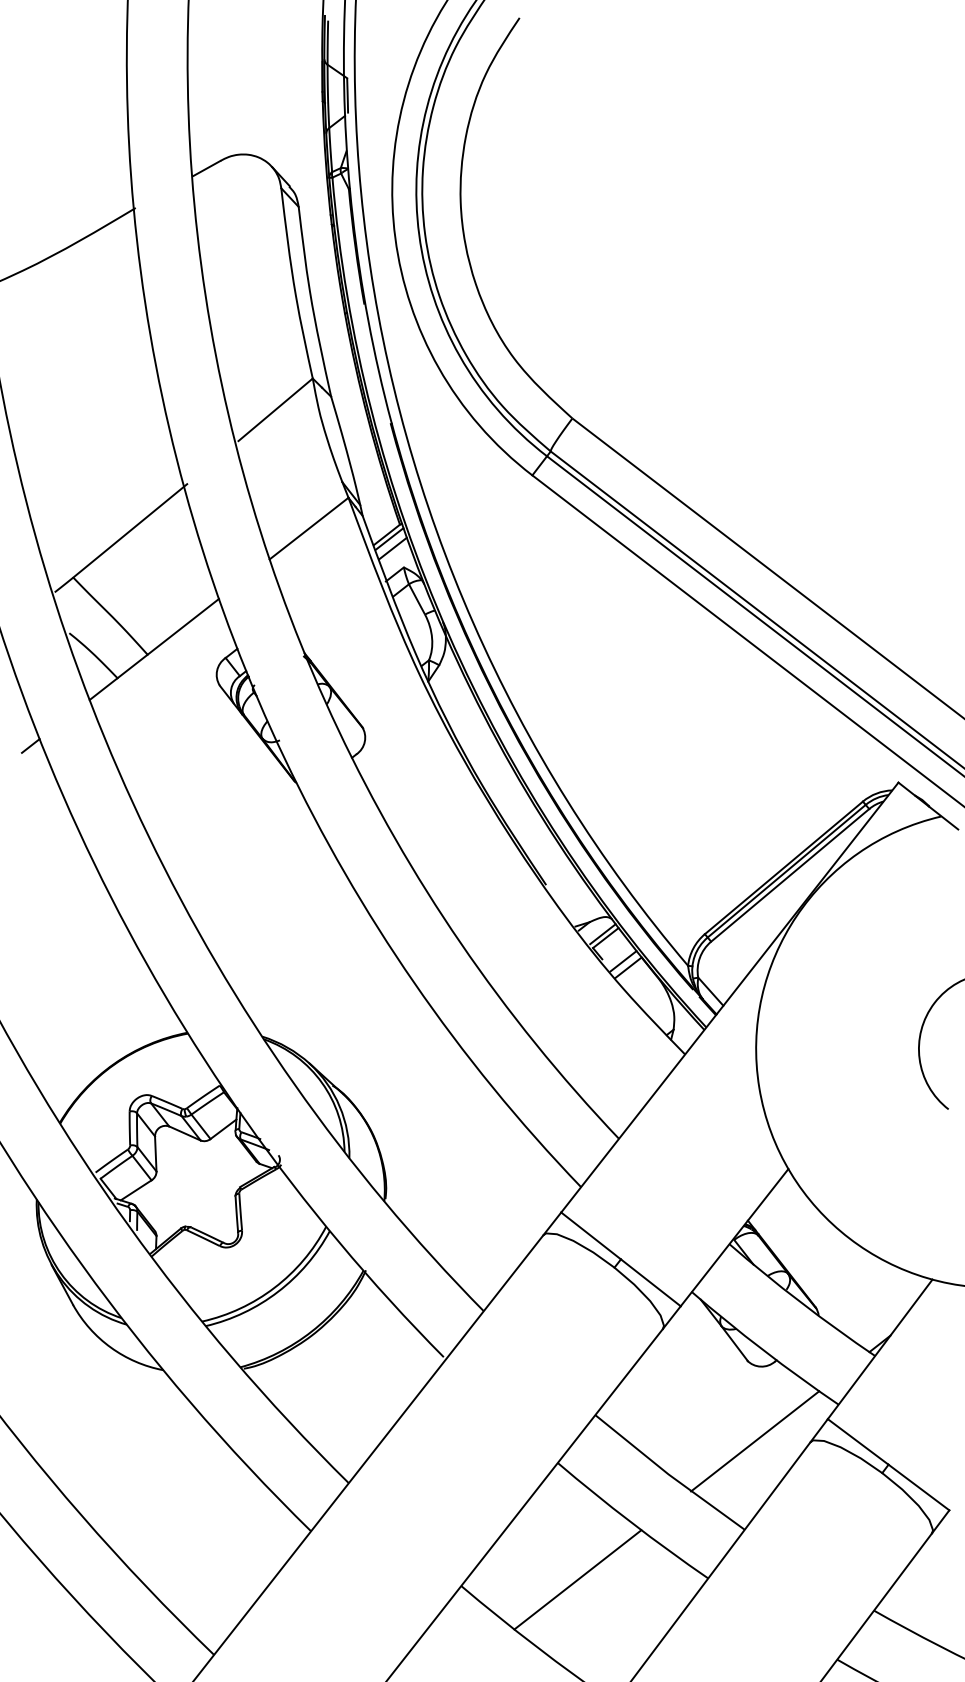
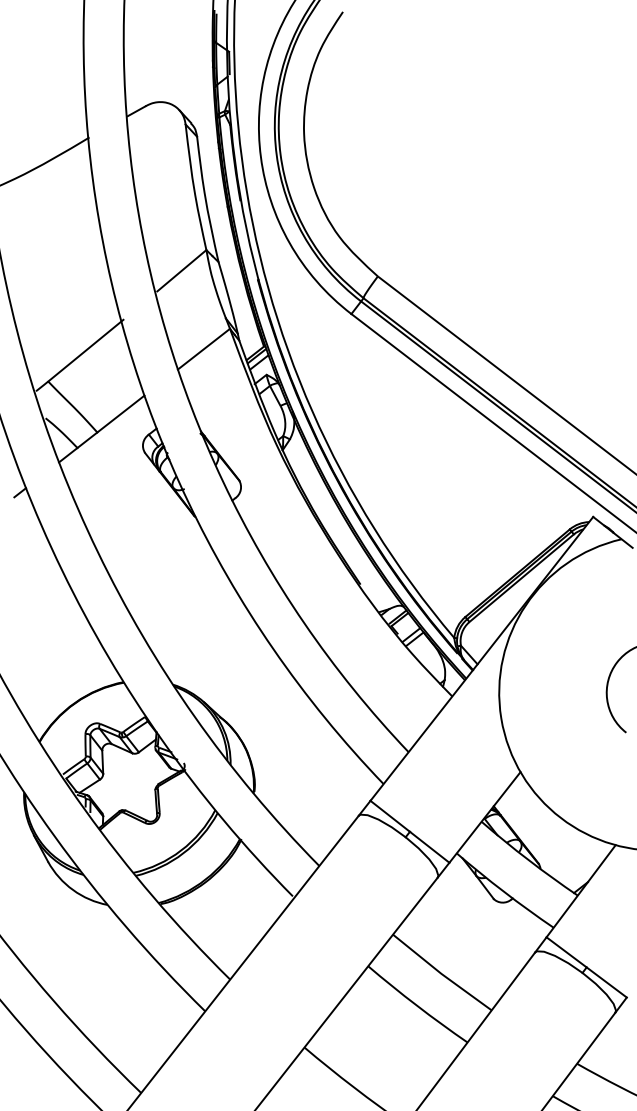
line: (755, 1440) -> (498, 951), removed
line: (577, 1579) -> (381, 1043), removed

